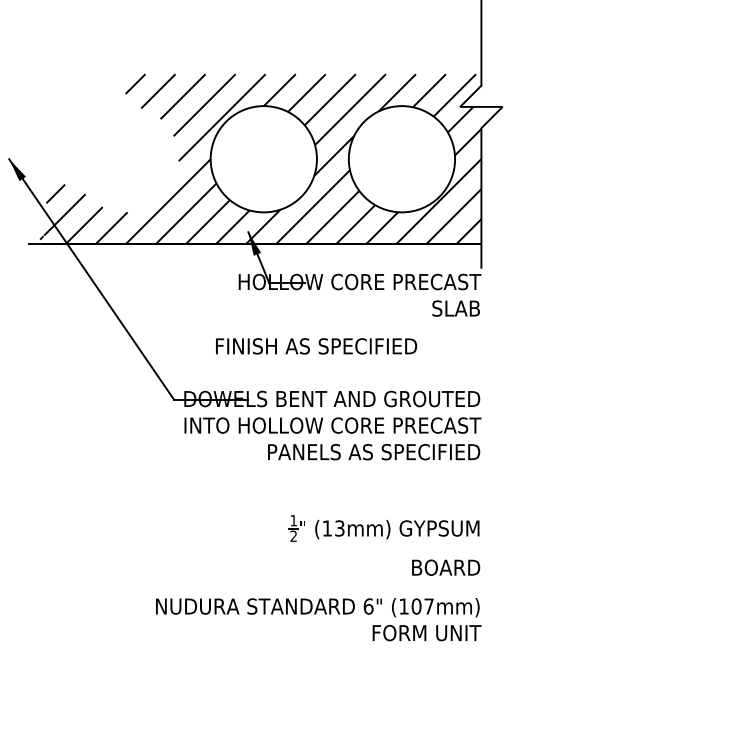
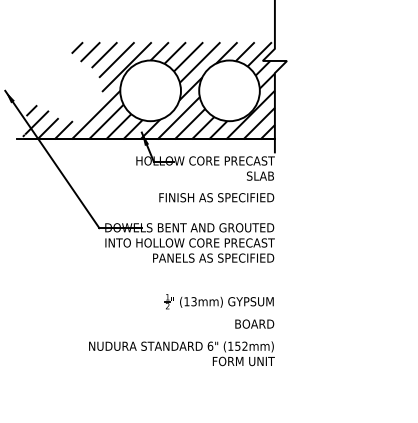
text: (316, 345) -> (216, 197), moved
text: (422, 605) -> (241, 345), (107mm) -> (152mm)

